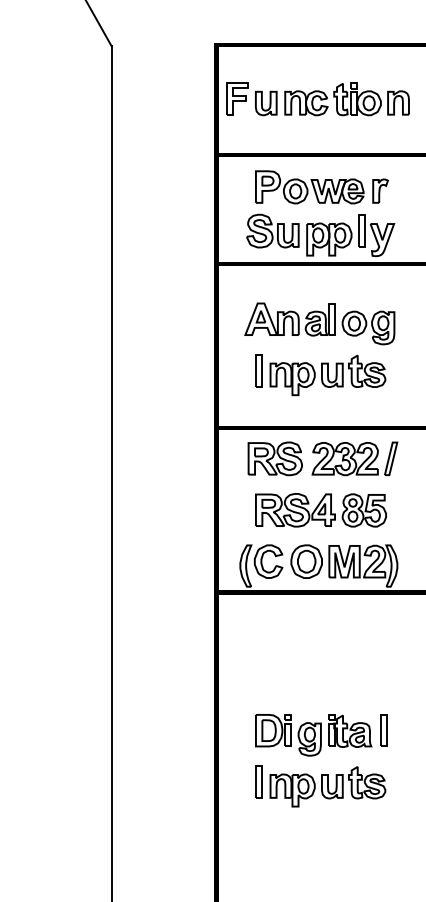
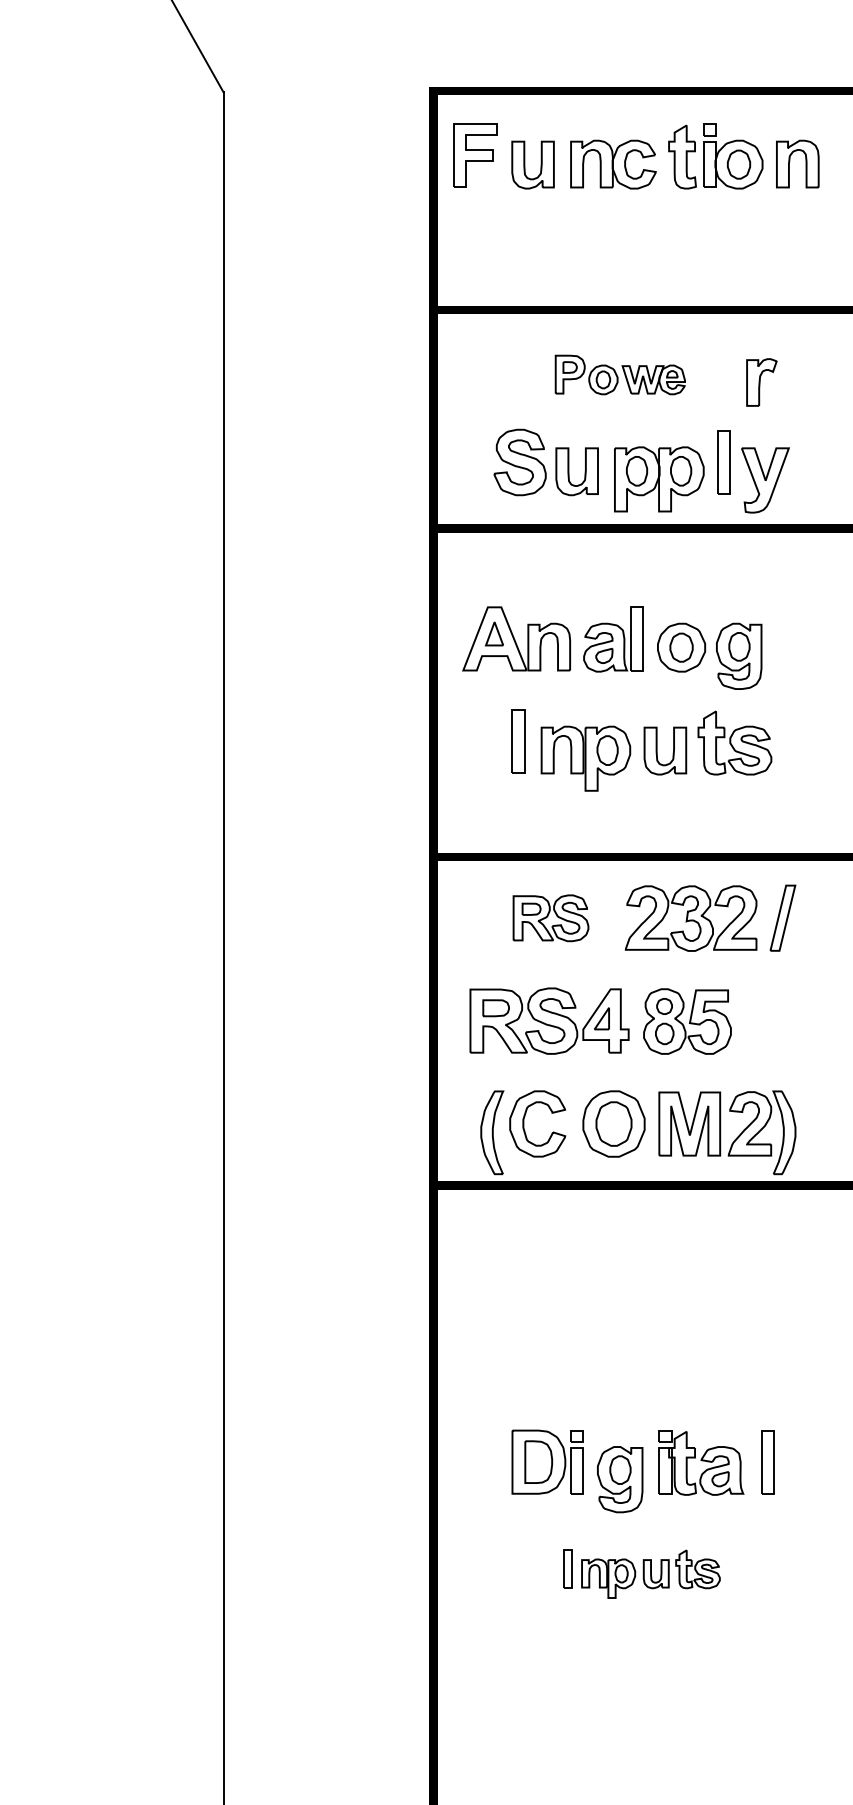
part: (317, 99) -> (635, 157), moved
part: (309, 187) -> (619, 375), size x0.6
part: (319, 323) -> (611, 647), moved
part: (274, 458) -> (549, 917), size x0.7
part: (320, 510) -> (599, 1021), moved
part: (320, 786) -> (641, 1573), size x0.6

